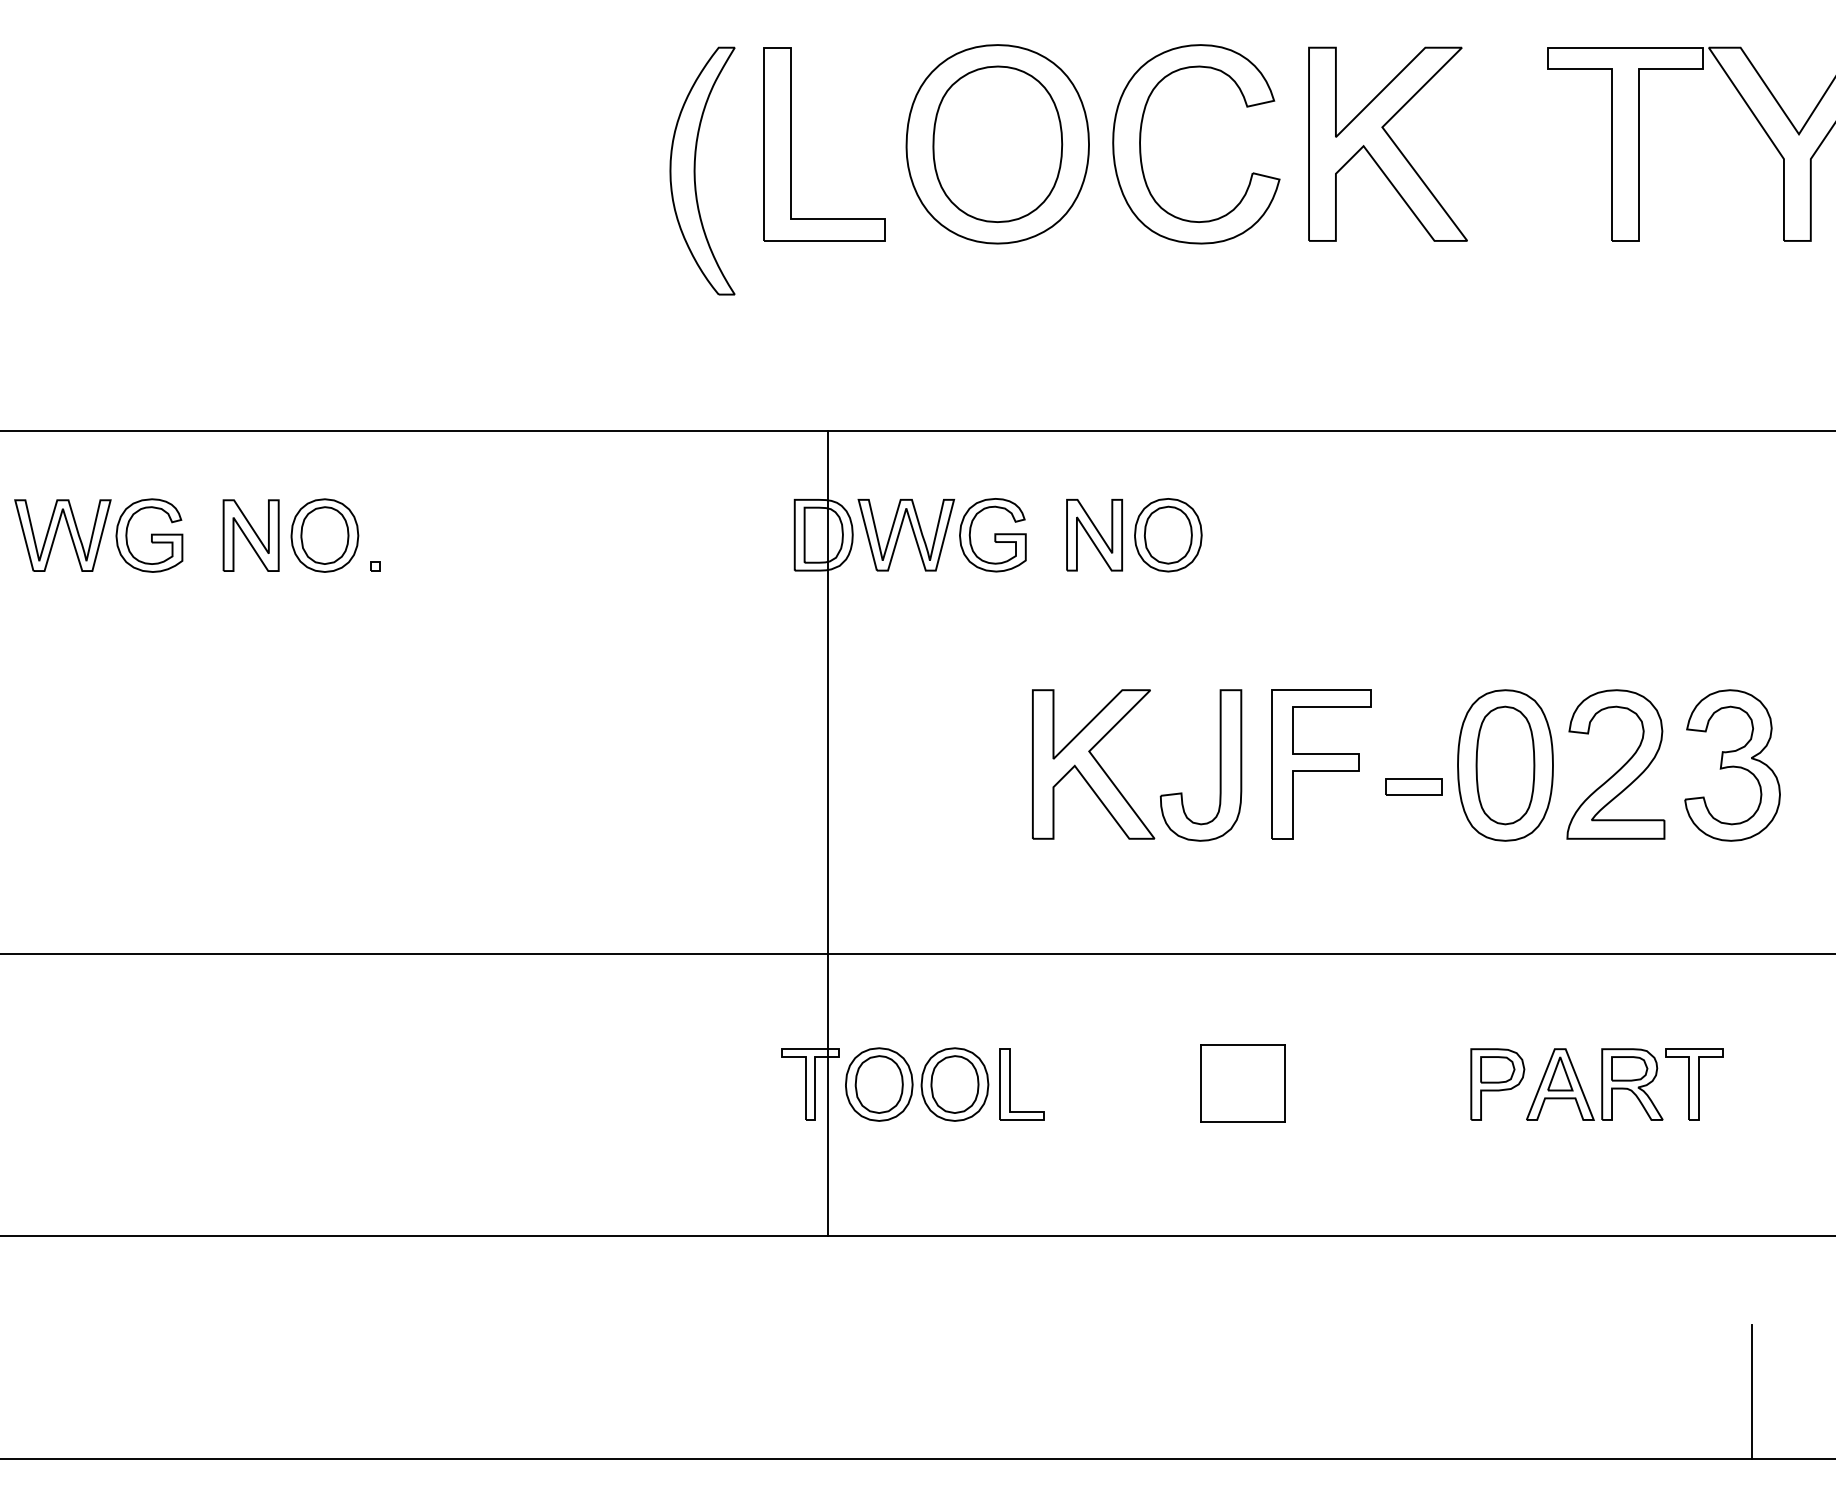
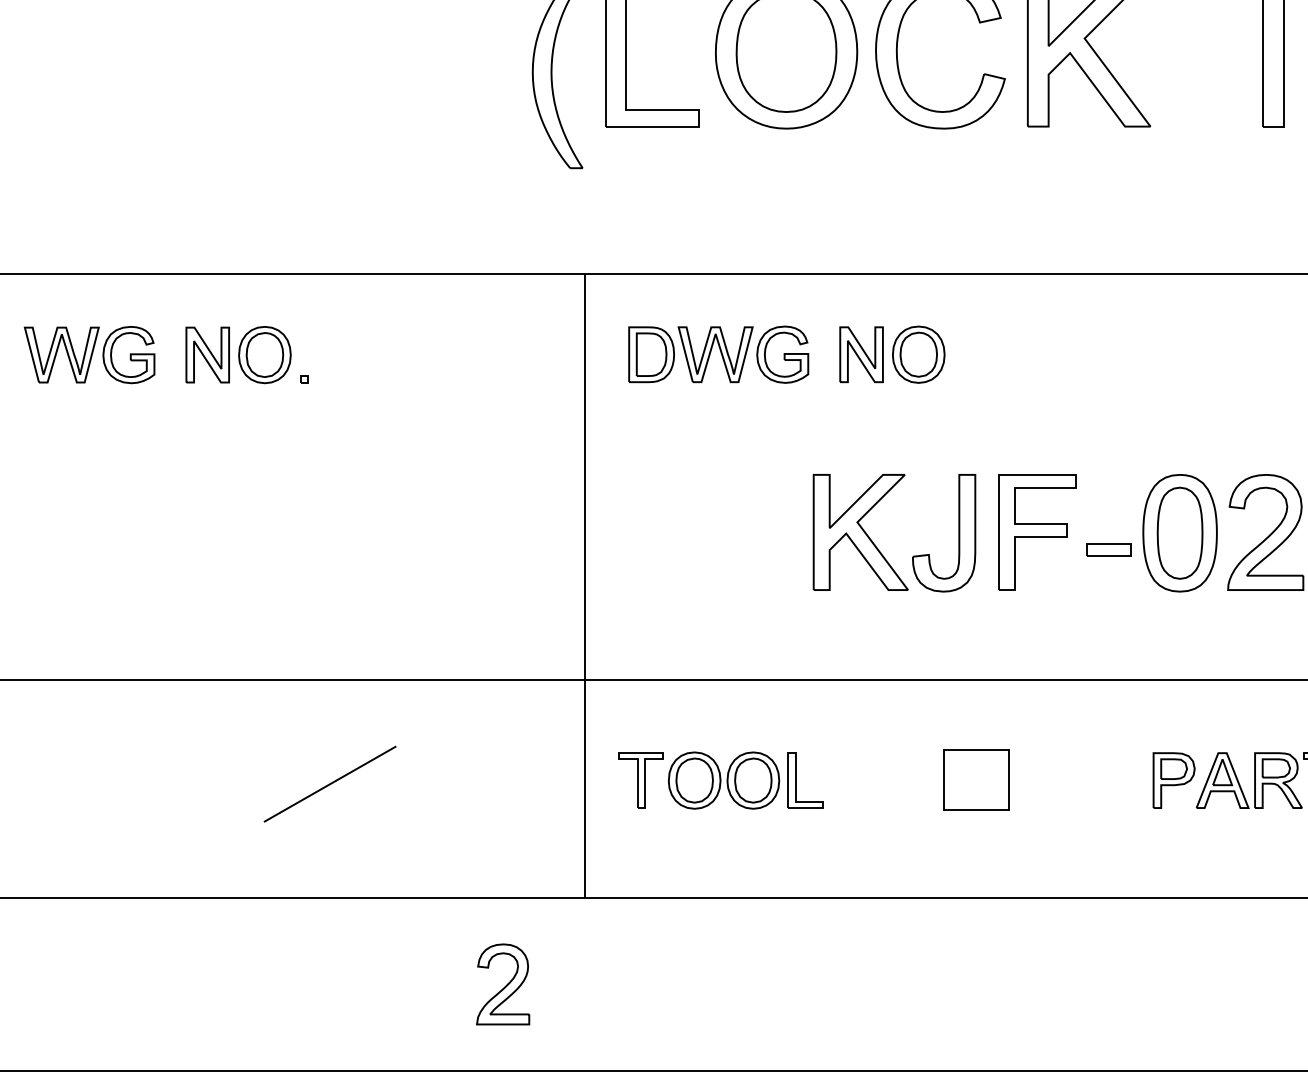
line: (827, 833) -> (584, 585), moved
line: (408, 1089) -> (329, 784), added
part: (631, 1347) -> (502, 984), added

